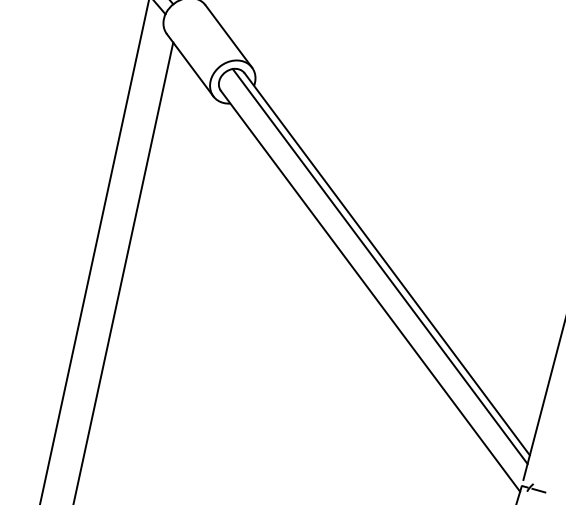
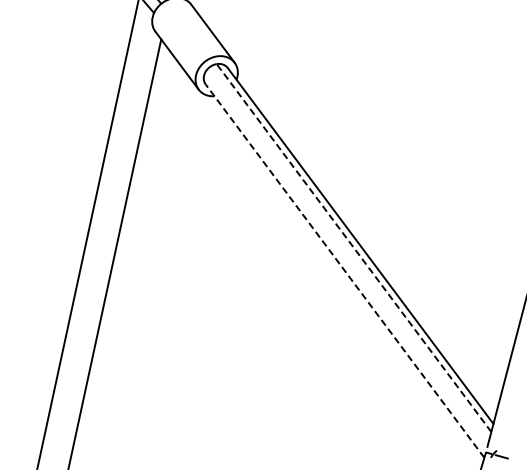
line: (380, 266) -> (354, 248), solid -> dashed
line: (371, 291) -> (345, 271), solid -> dashed

